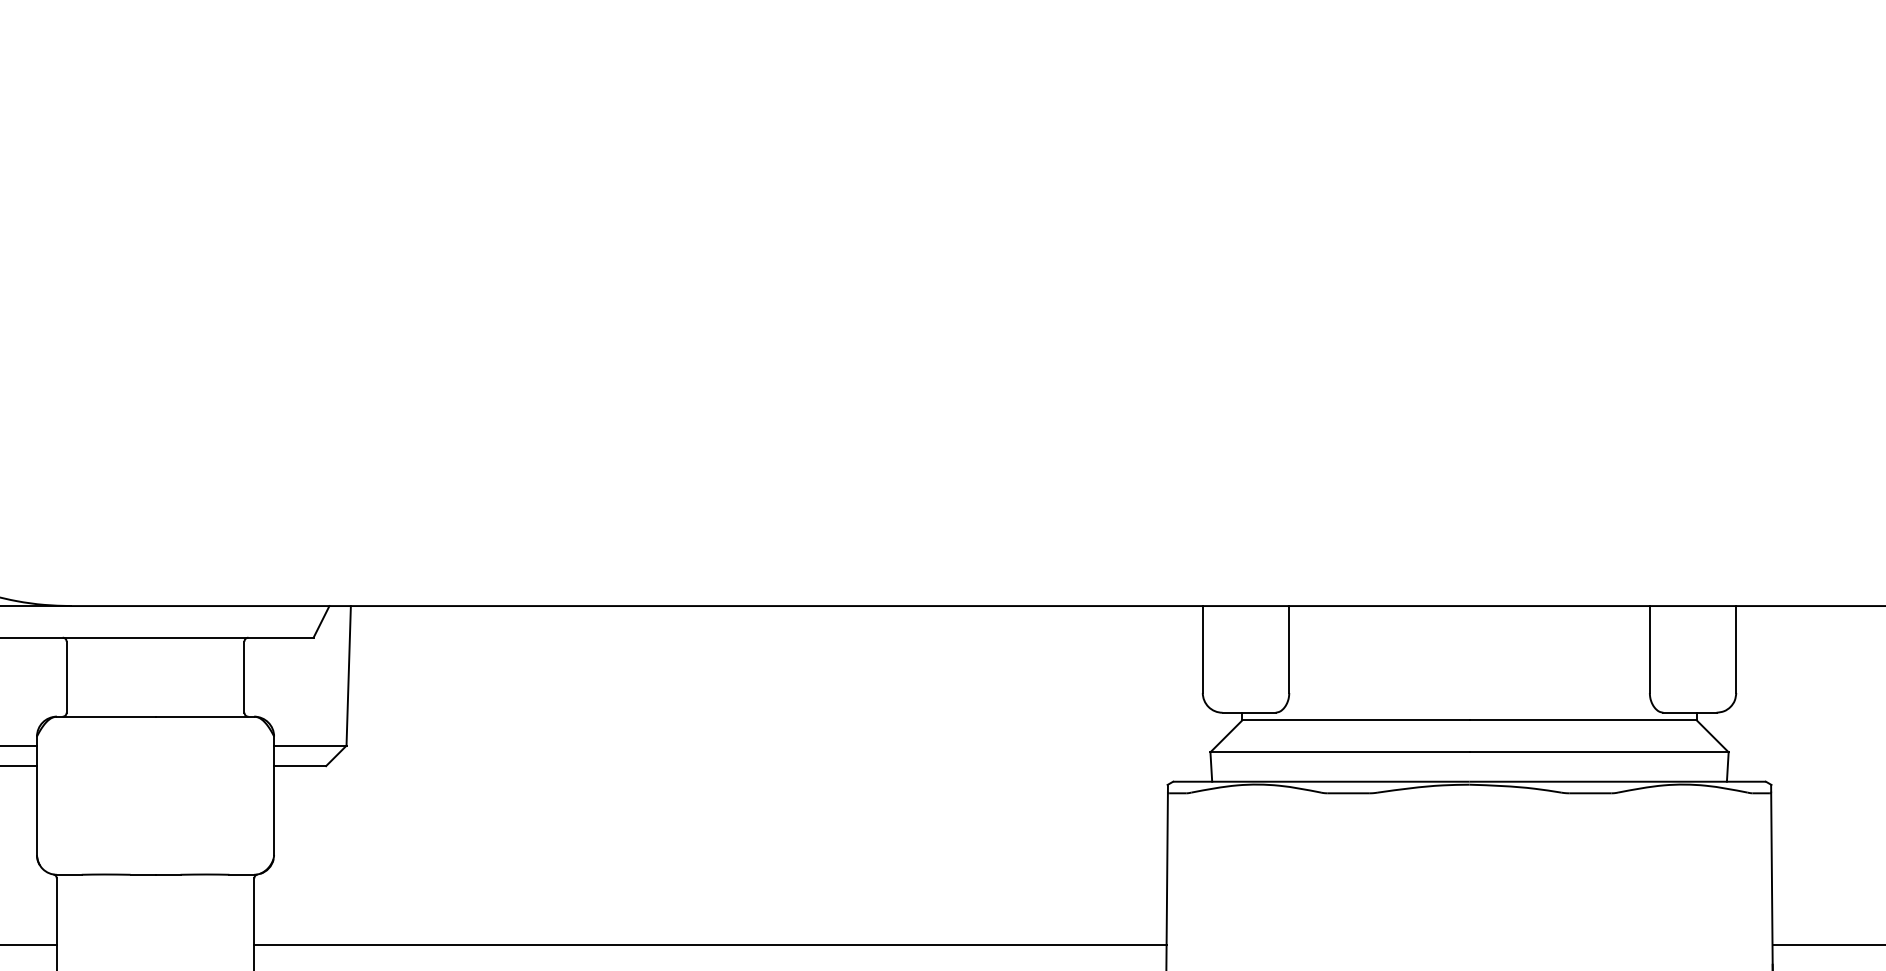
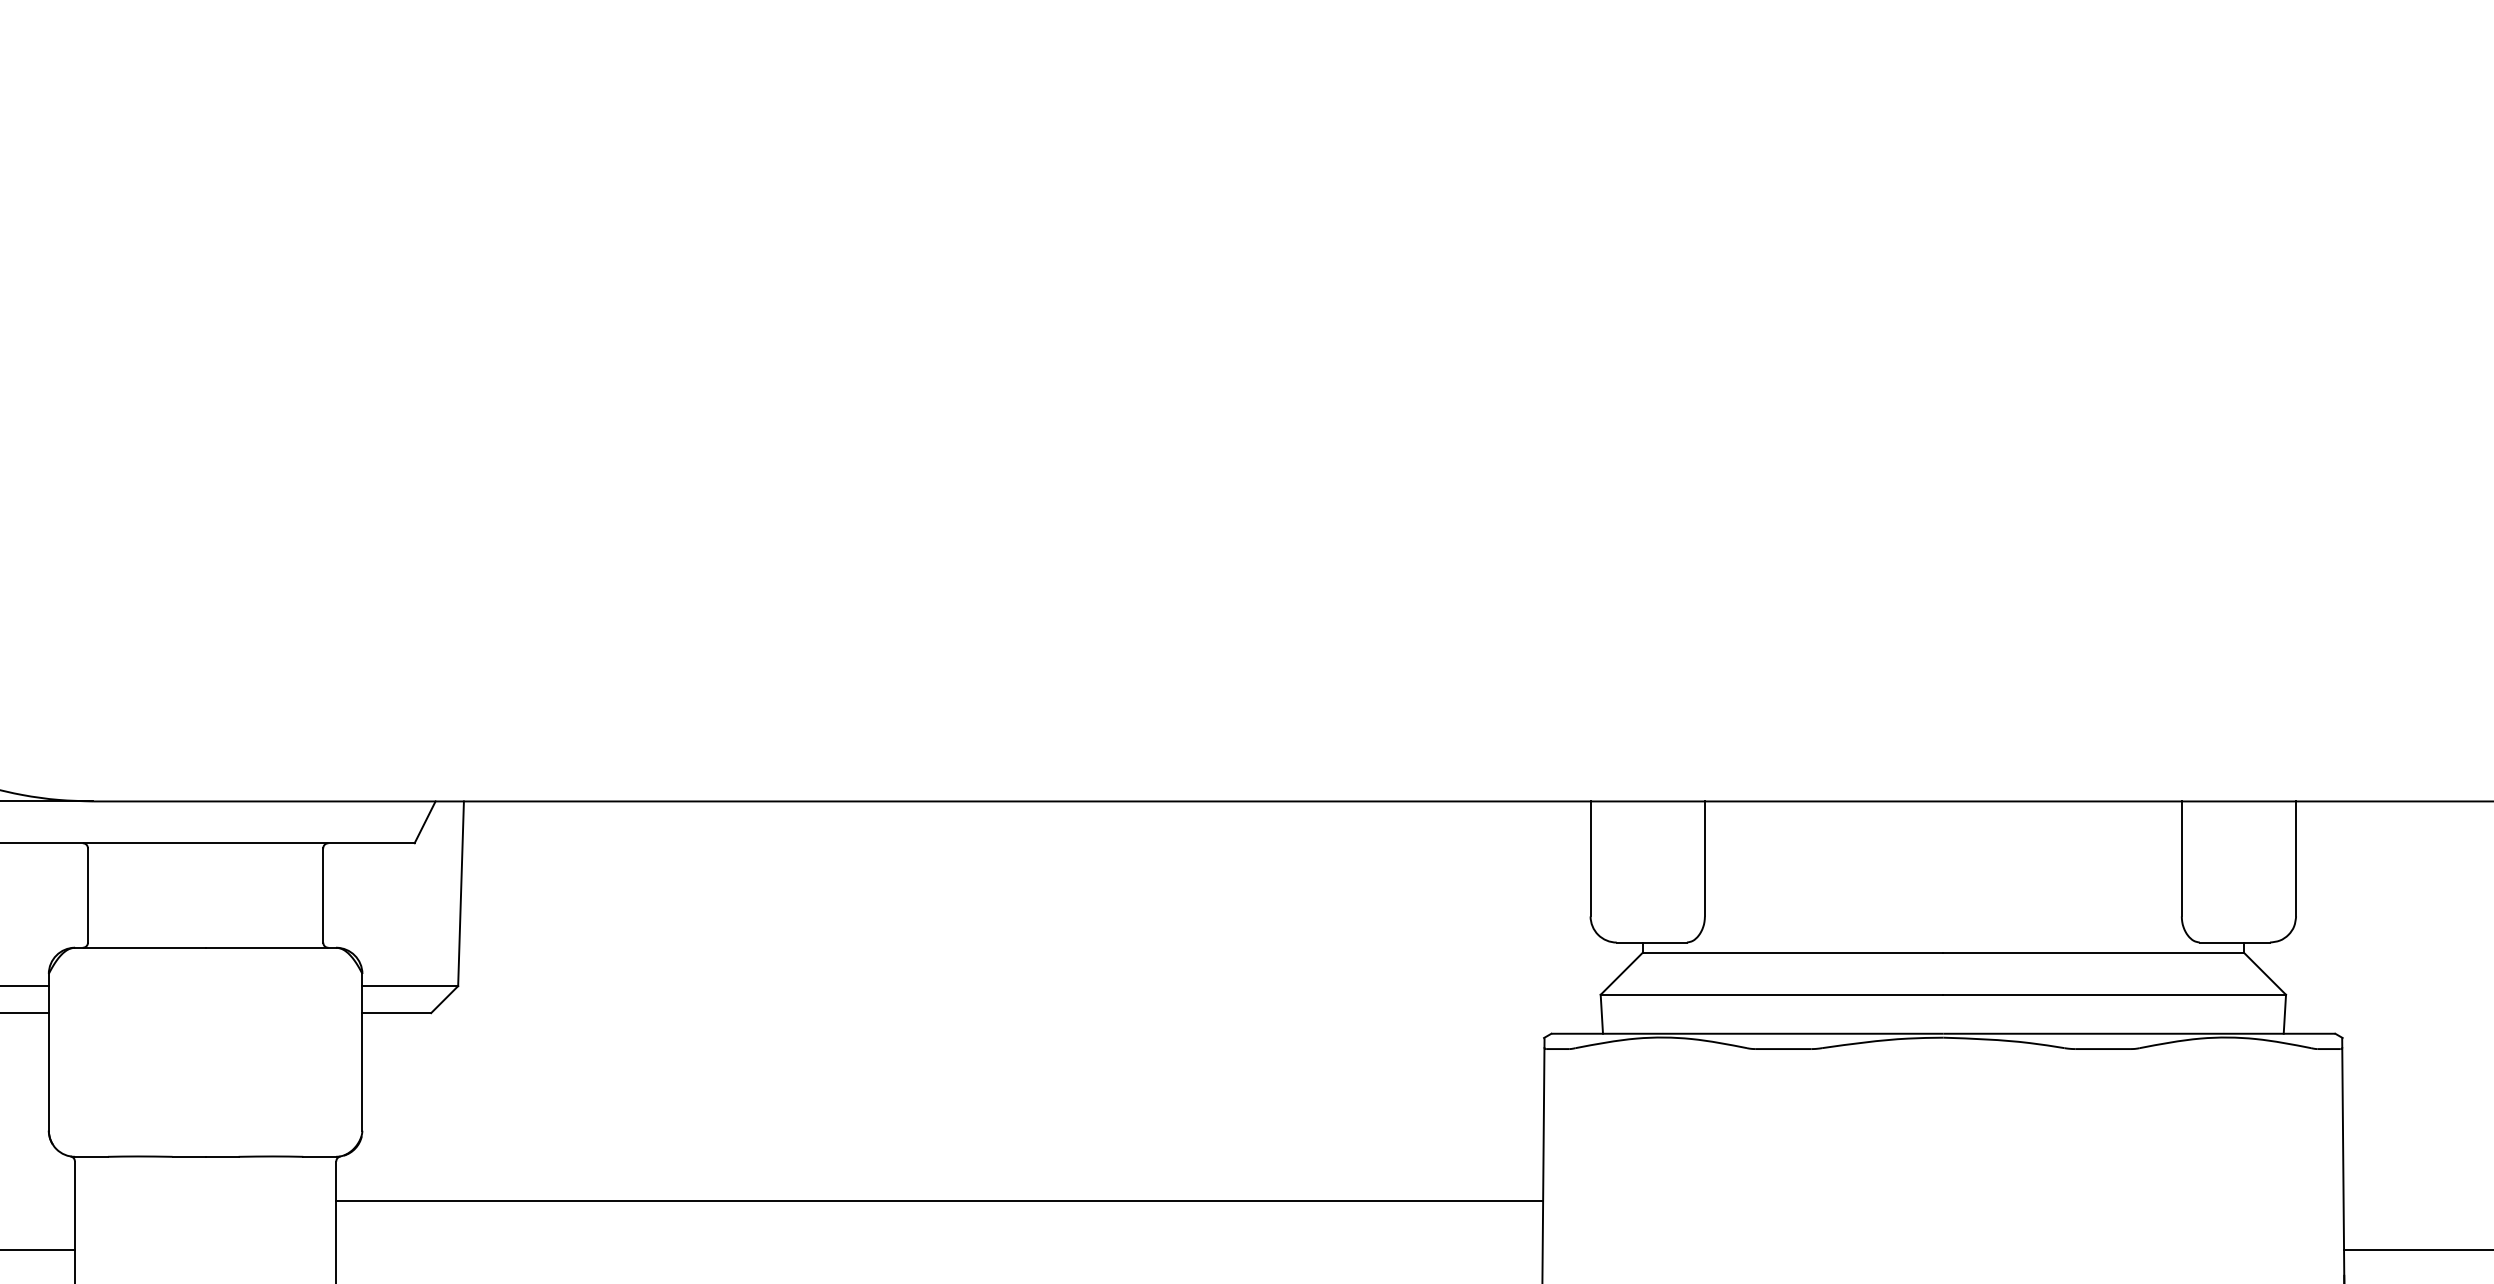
line: (710, 945) -> (939, 1201), moved

